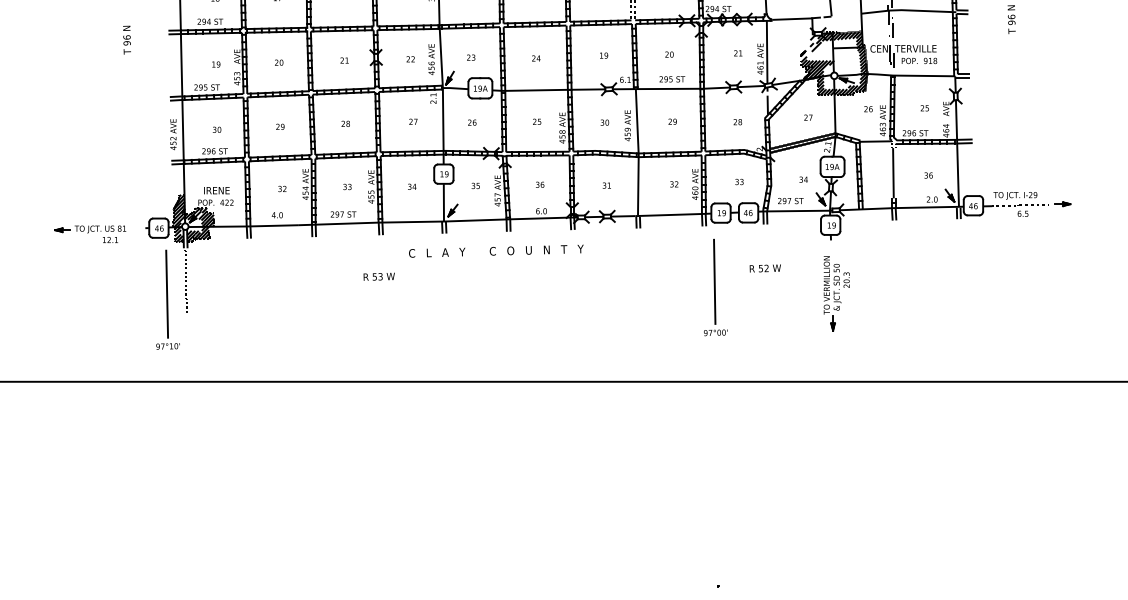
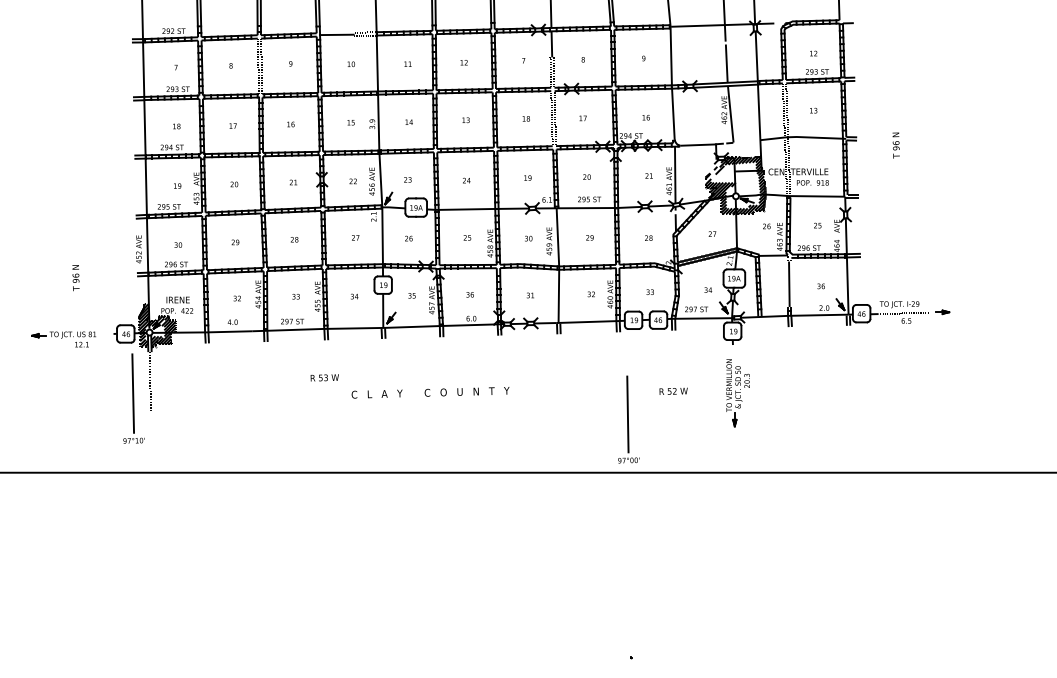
text: (126, 40) -> (75, 278), moved
text: (496, 250) -> (430, 392), moved
text: (765, 267) -> (673, 390), moved
part: (715, 287) -> (628, 419), moved

